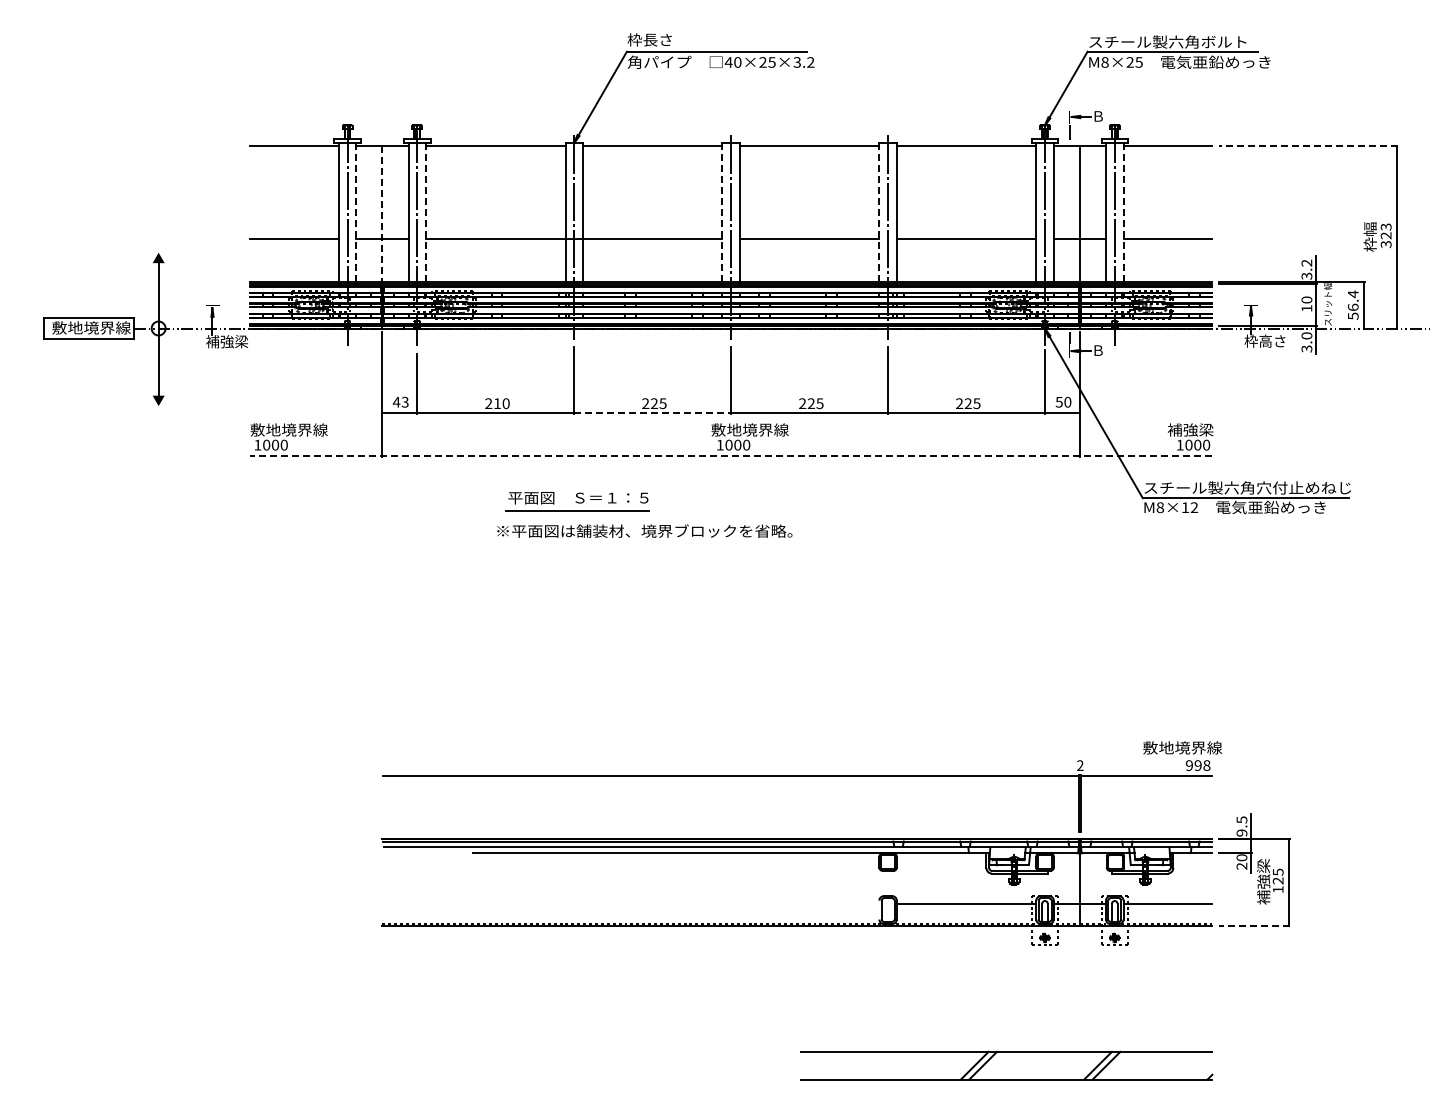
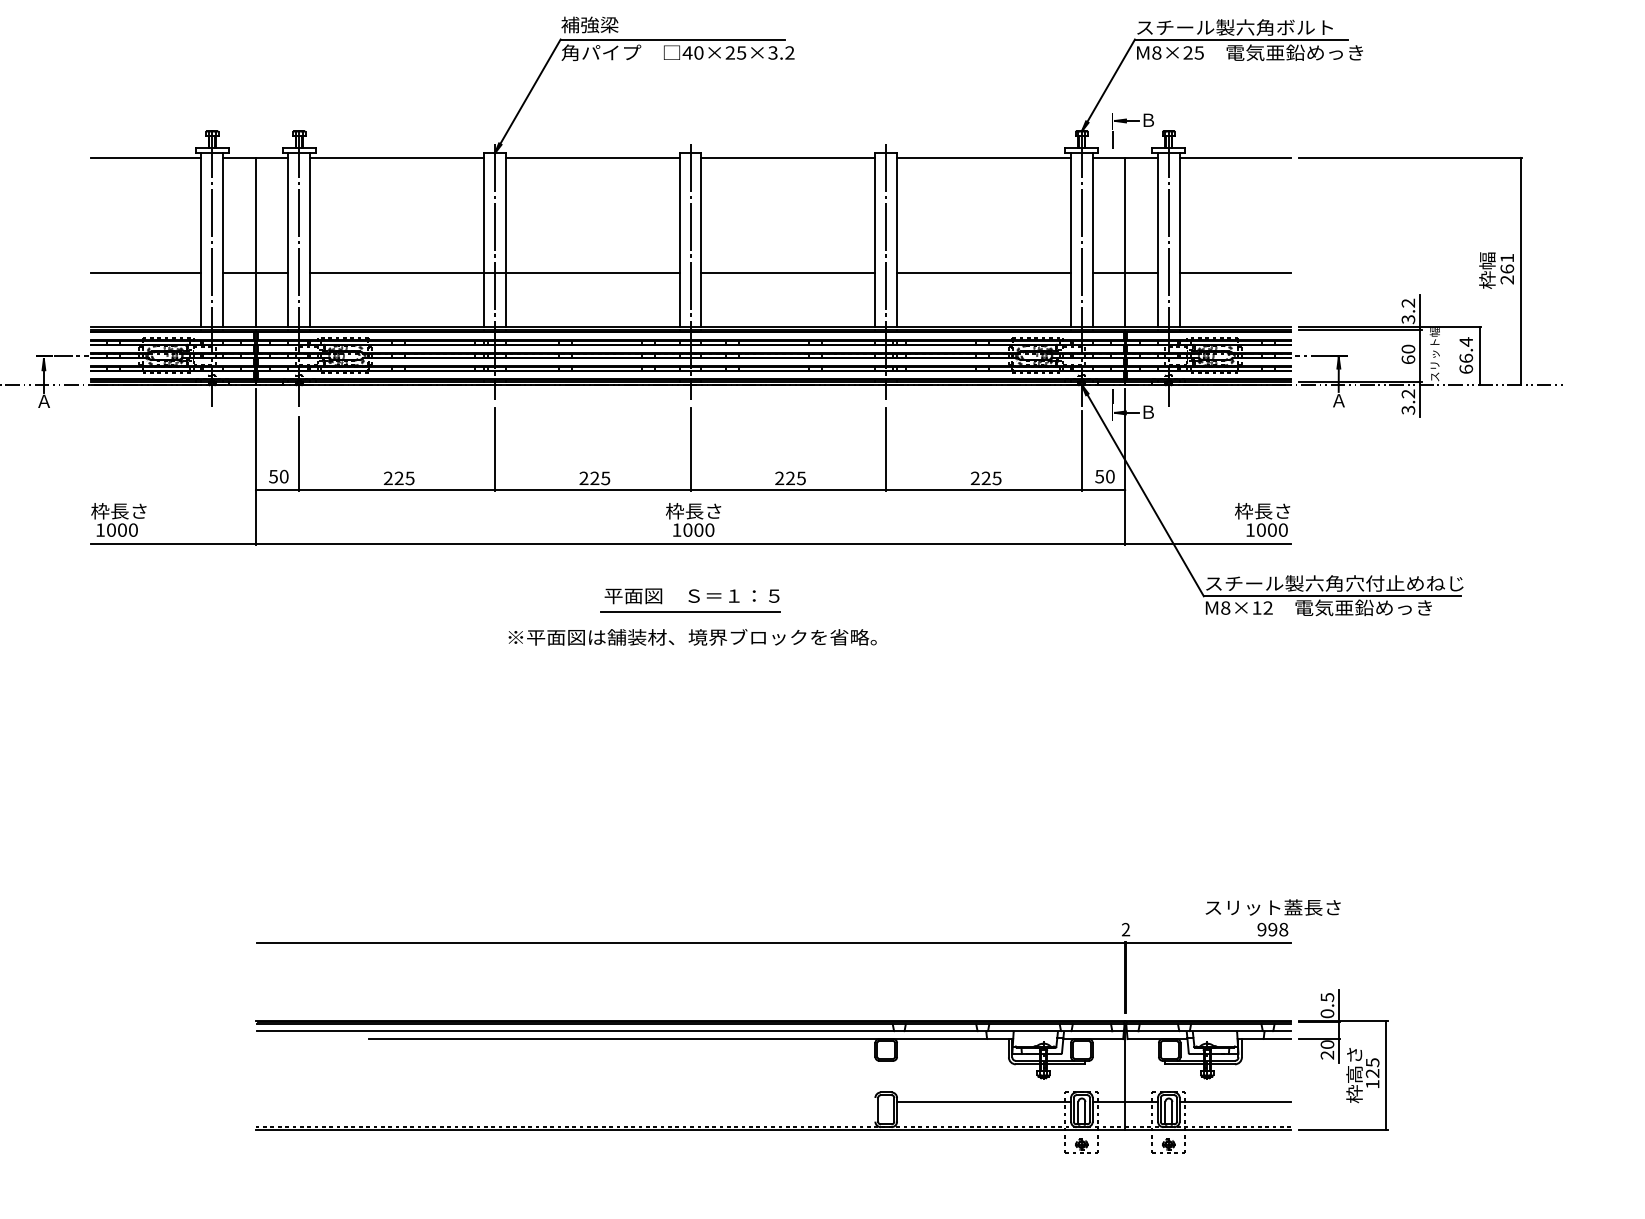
text: (650, 39) -> (590, 24), 枠長さ -> 補強梁
line: (1308, 146) -> (1410, 157), dashed -> solid
line: (356, 212) -> (223, 240), dashed -> solid
line: (425, 212) -> (309, 240), dashed -> solid
line: (722, 212) -> (679, 240), dashed -> solid
line: (879, 212) -> (875, 240), dashed -> solid
line: (1123, 212) -> (1179, 240), dashed -> solid
line: (382, 214) -> (255, 242), dashed -> solid
text: (1385, 235) -> (1506, 268), 323 -> 261
line: (234, 305) -> (71, 356), added
line: (1229, 305) -> (1311, 356), added
text: (1306, 308) -> (1407, 359), 10 -> 60
text: (1352, 315) -> (1465, 368), 56.4 -> 66.4
text: (1306, 335) -> (1407, 393), 3.0 -> 3.2
text: (1264, 340) -> (1355, 399), 枠高さ -> Ａ
text: (227, 341) -> (62, 400), 補強梁 -> Ａ
text: (400, 402) -> (278, 476), 43 -> 50
text: (501, 403) -> (404, 478), 210 -> 225
line: (653, 413) -> (593, 490), dashed -> solid
text: (288, 429) -> (138, 510), 敷地境界線 -> 枠長さ
text: (749, 429) -> (713, 510), 敷地境界線 -> 枠長さ
text: (1190, 429) -> (1263, 510), 補強梁 -> 枠長さ
line: (730, 455) -> (689, 543), dashed -> solid
part: (577, 501) -> (691, 600), moved
text: (644, 530) -> (692, 636), moved
text: (1197, 747) -> (1272, 907), 敷地境界線 -> スリット蓋長さ
text: (1241, 832) -> (1326, 1013), 9.5 -> 0.5
text: (1263, 881) -> (1354, 1074), 補強梁 -> 枠高さ
line: (1254, 926) -> (1343, 1130), dashed -> solid

